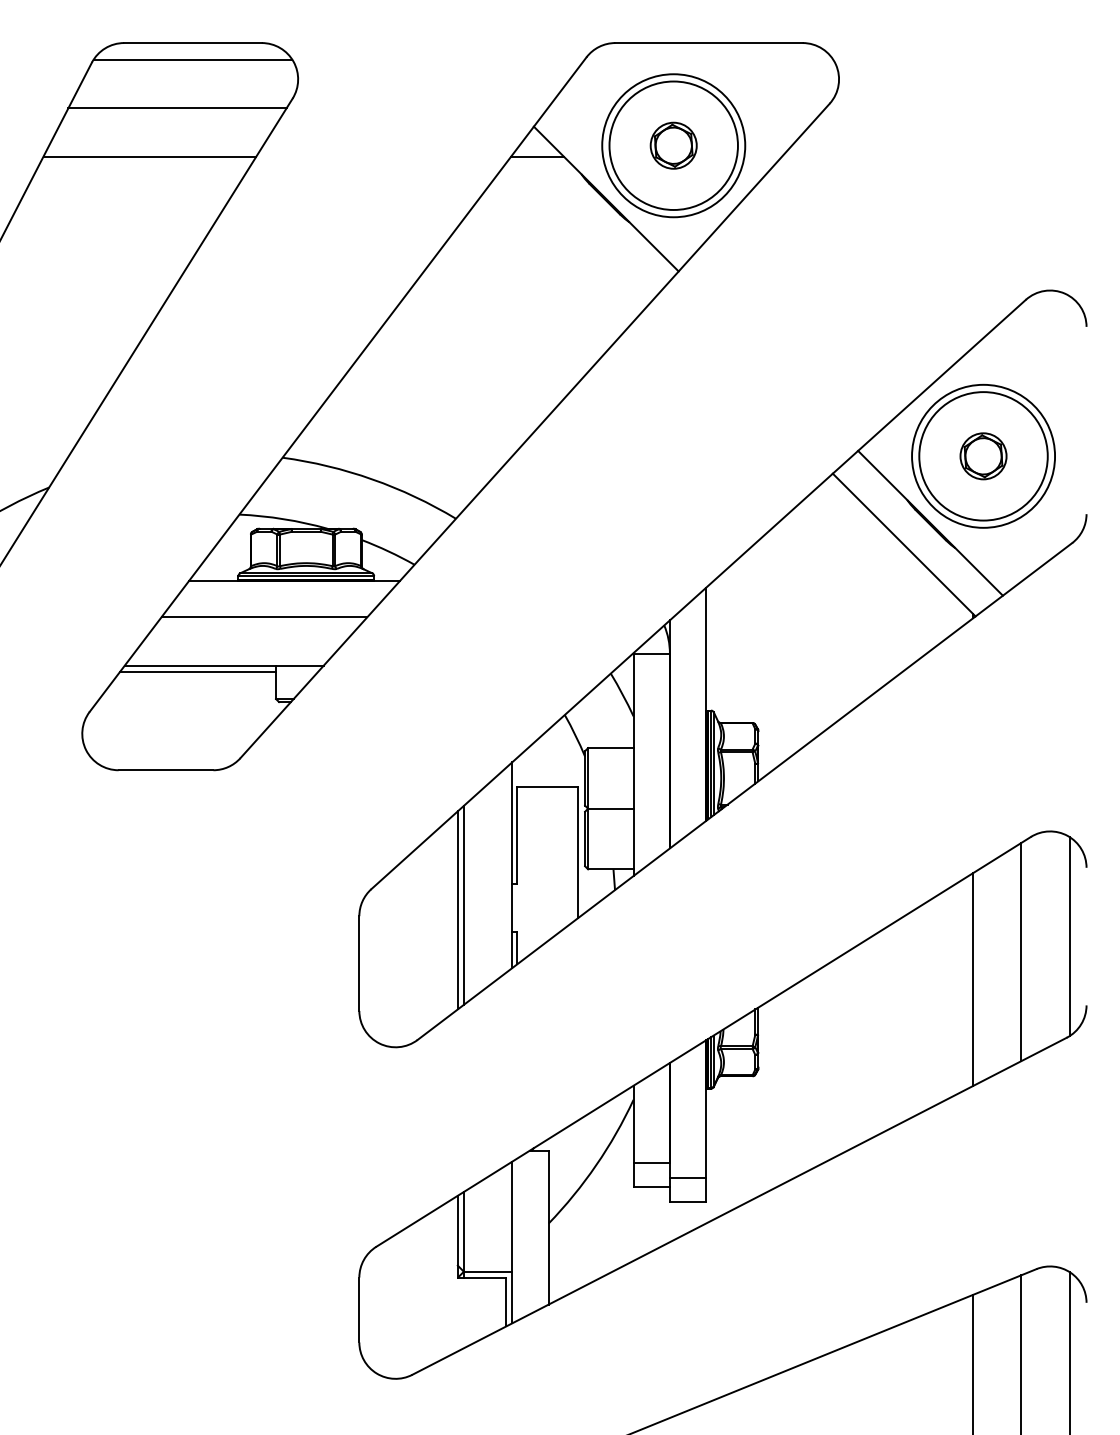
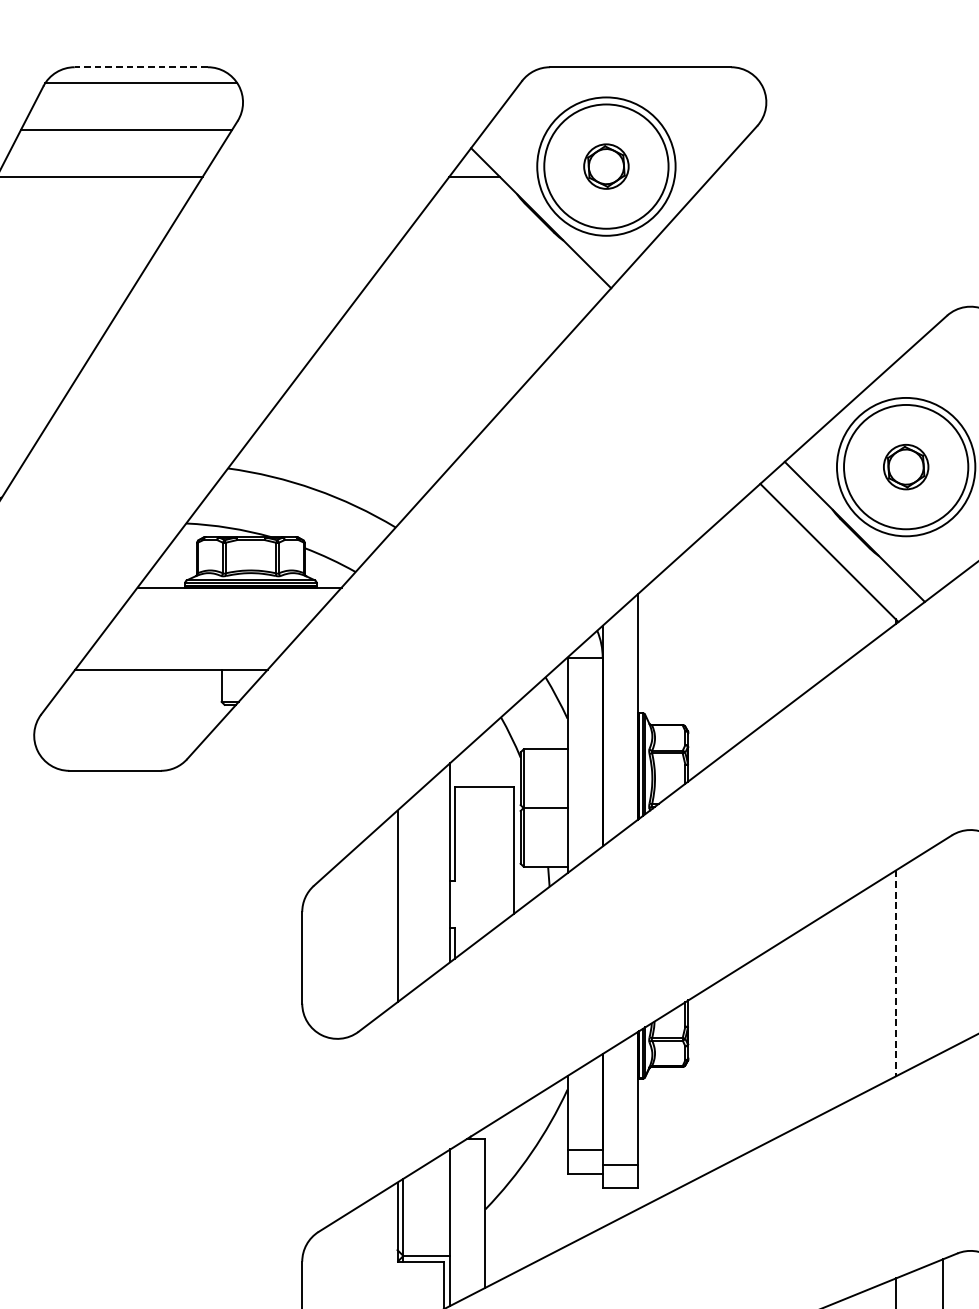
line: (193, 43) -> (141, 67), solid -> dashed
line: (264, 617) -> (210, 623), removed
line: (198, 671) -> (146, 675), removed
line: (463, 904) -> (403, 900), removed
line: (1021, 951) -> (942, 946), removed
line: (972, 980) -> (895, 974), solid -> dashed

